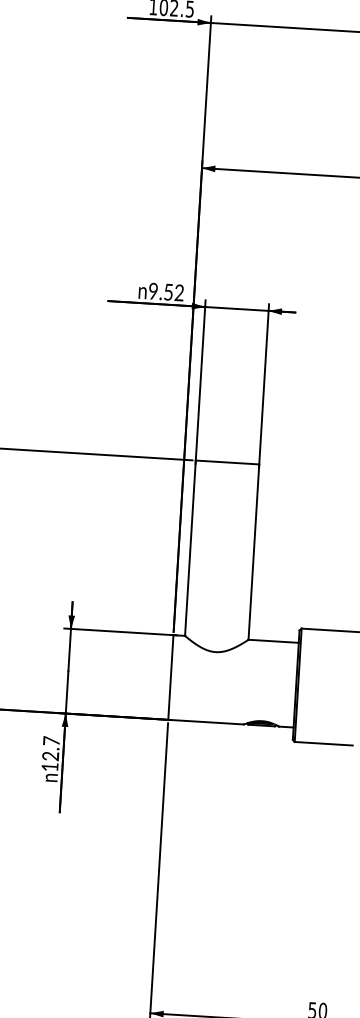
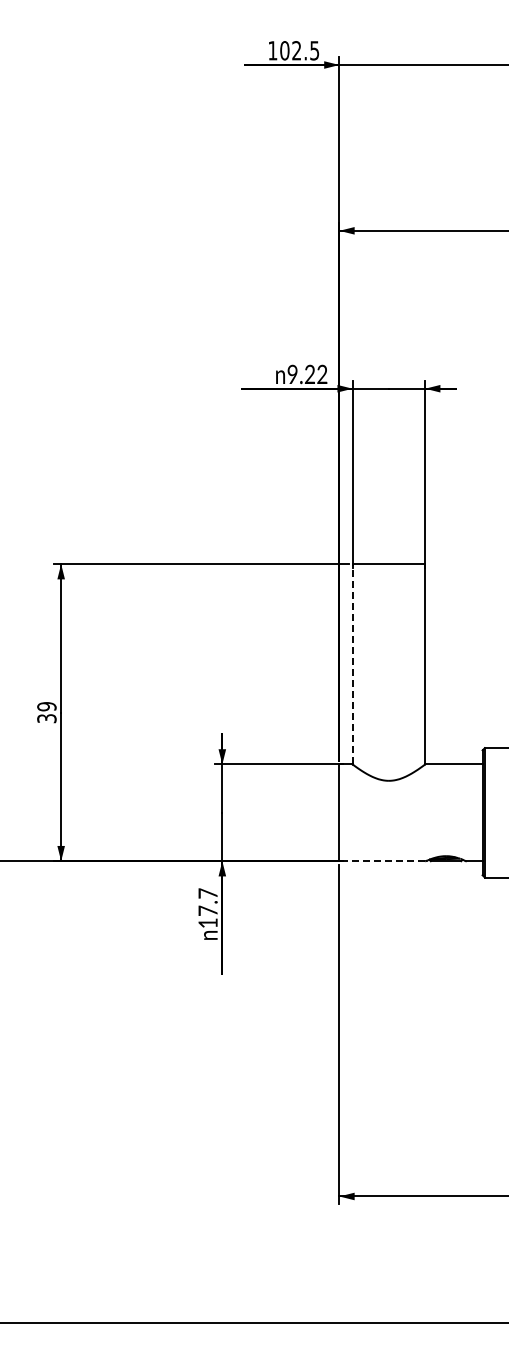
text: (168, 292) -> (309, 374), 9.52 -> 9.22
line: (190, 547) -> (352, 663), solid -> dashed
line: (205, 722) -> (381, 861), solid -> dashed
text: (50, 755) -> (207, 910), 12.7 -> 17.7

